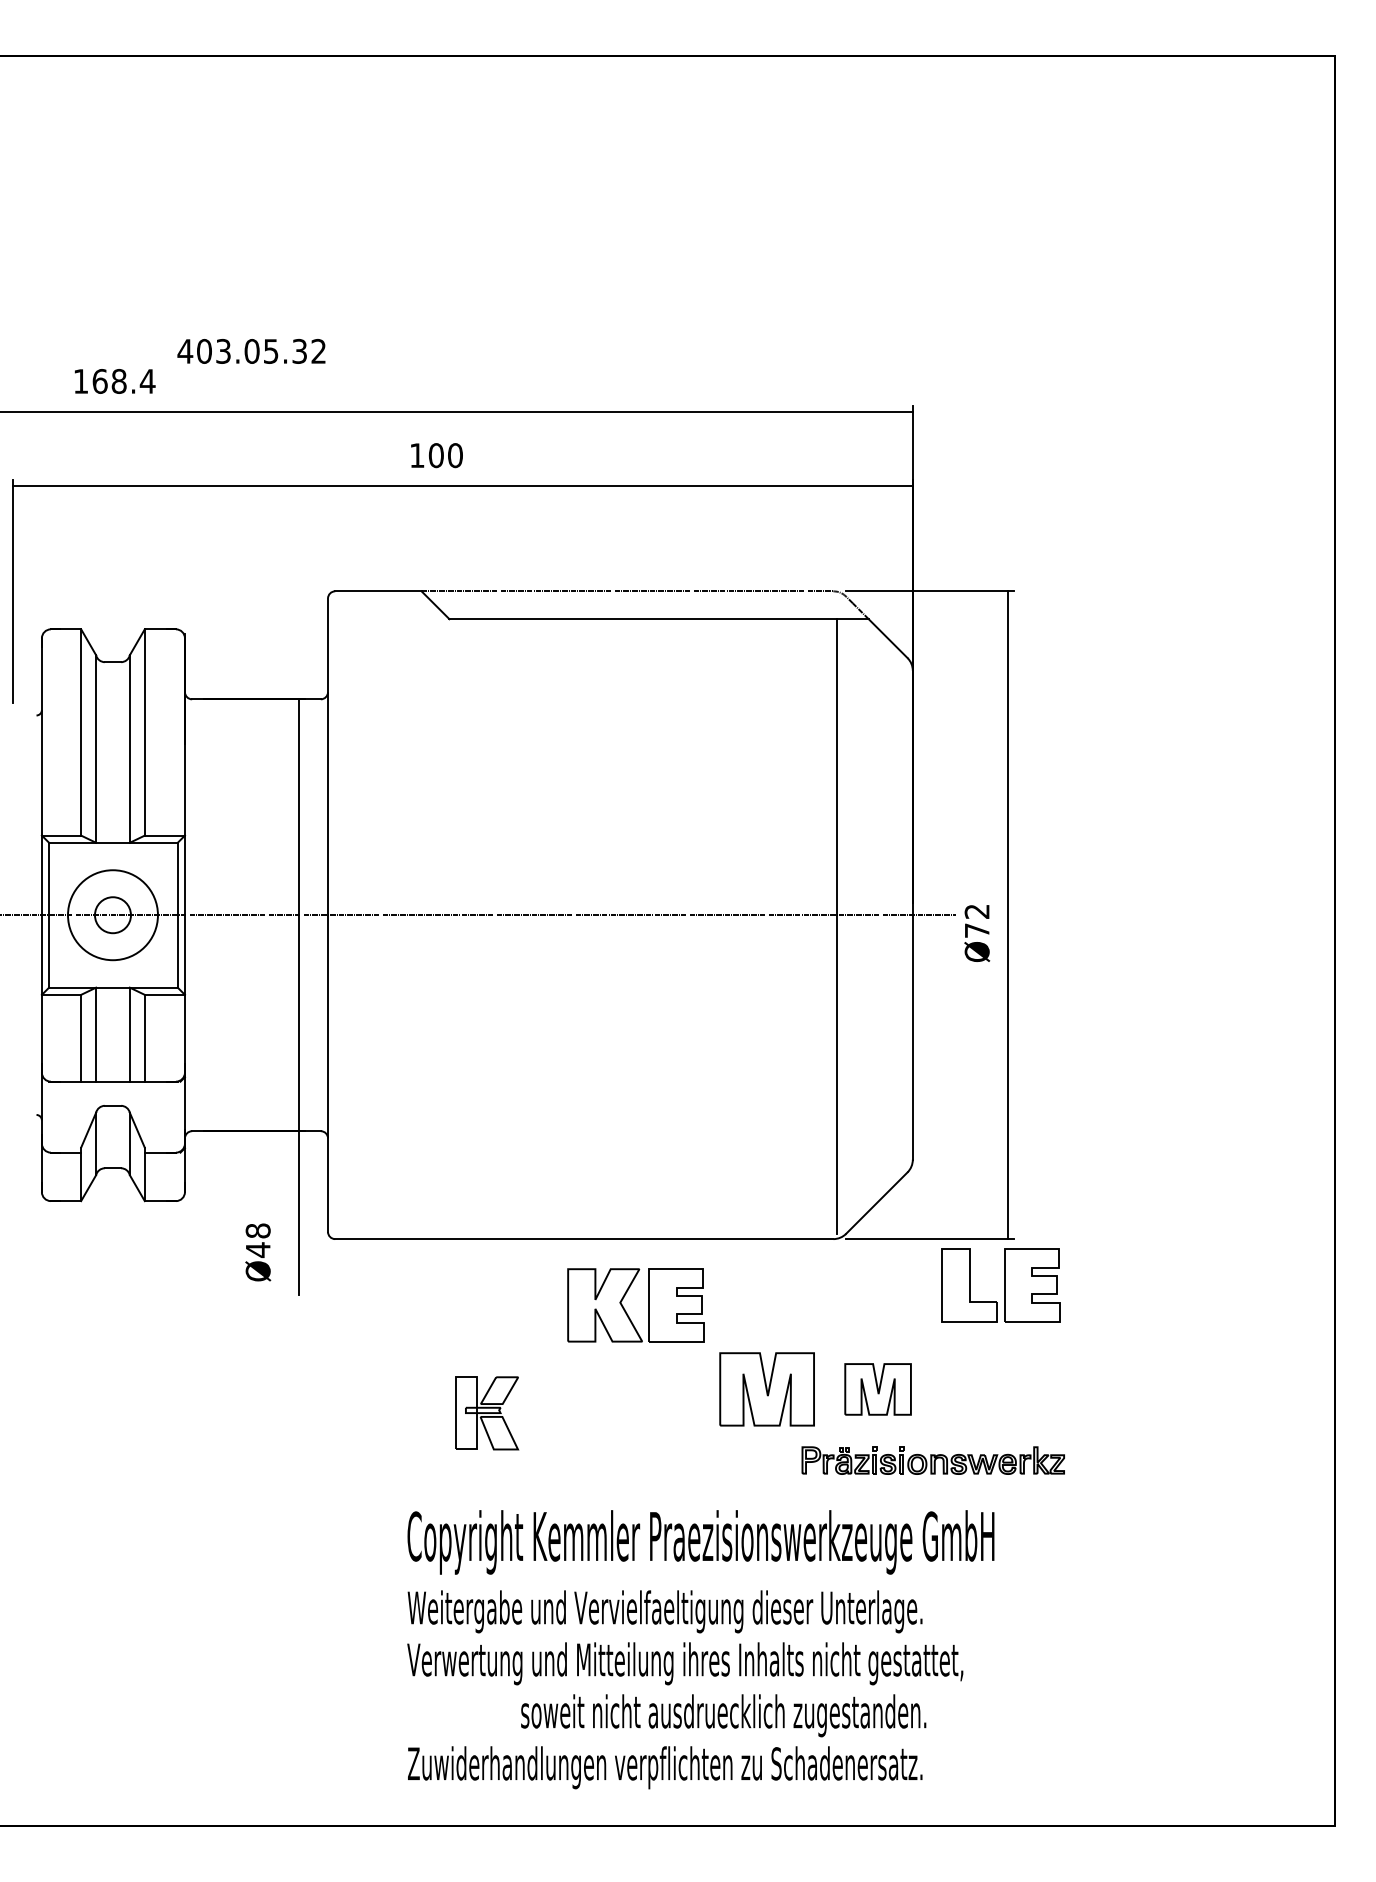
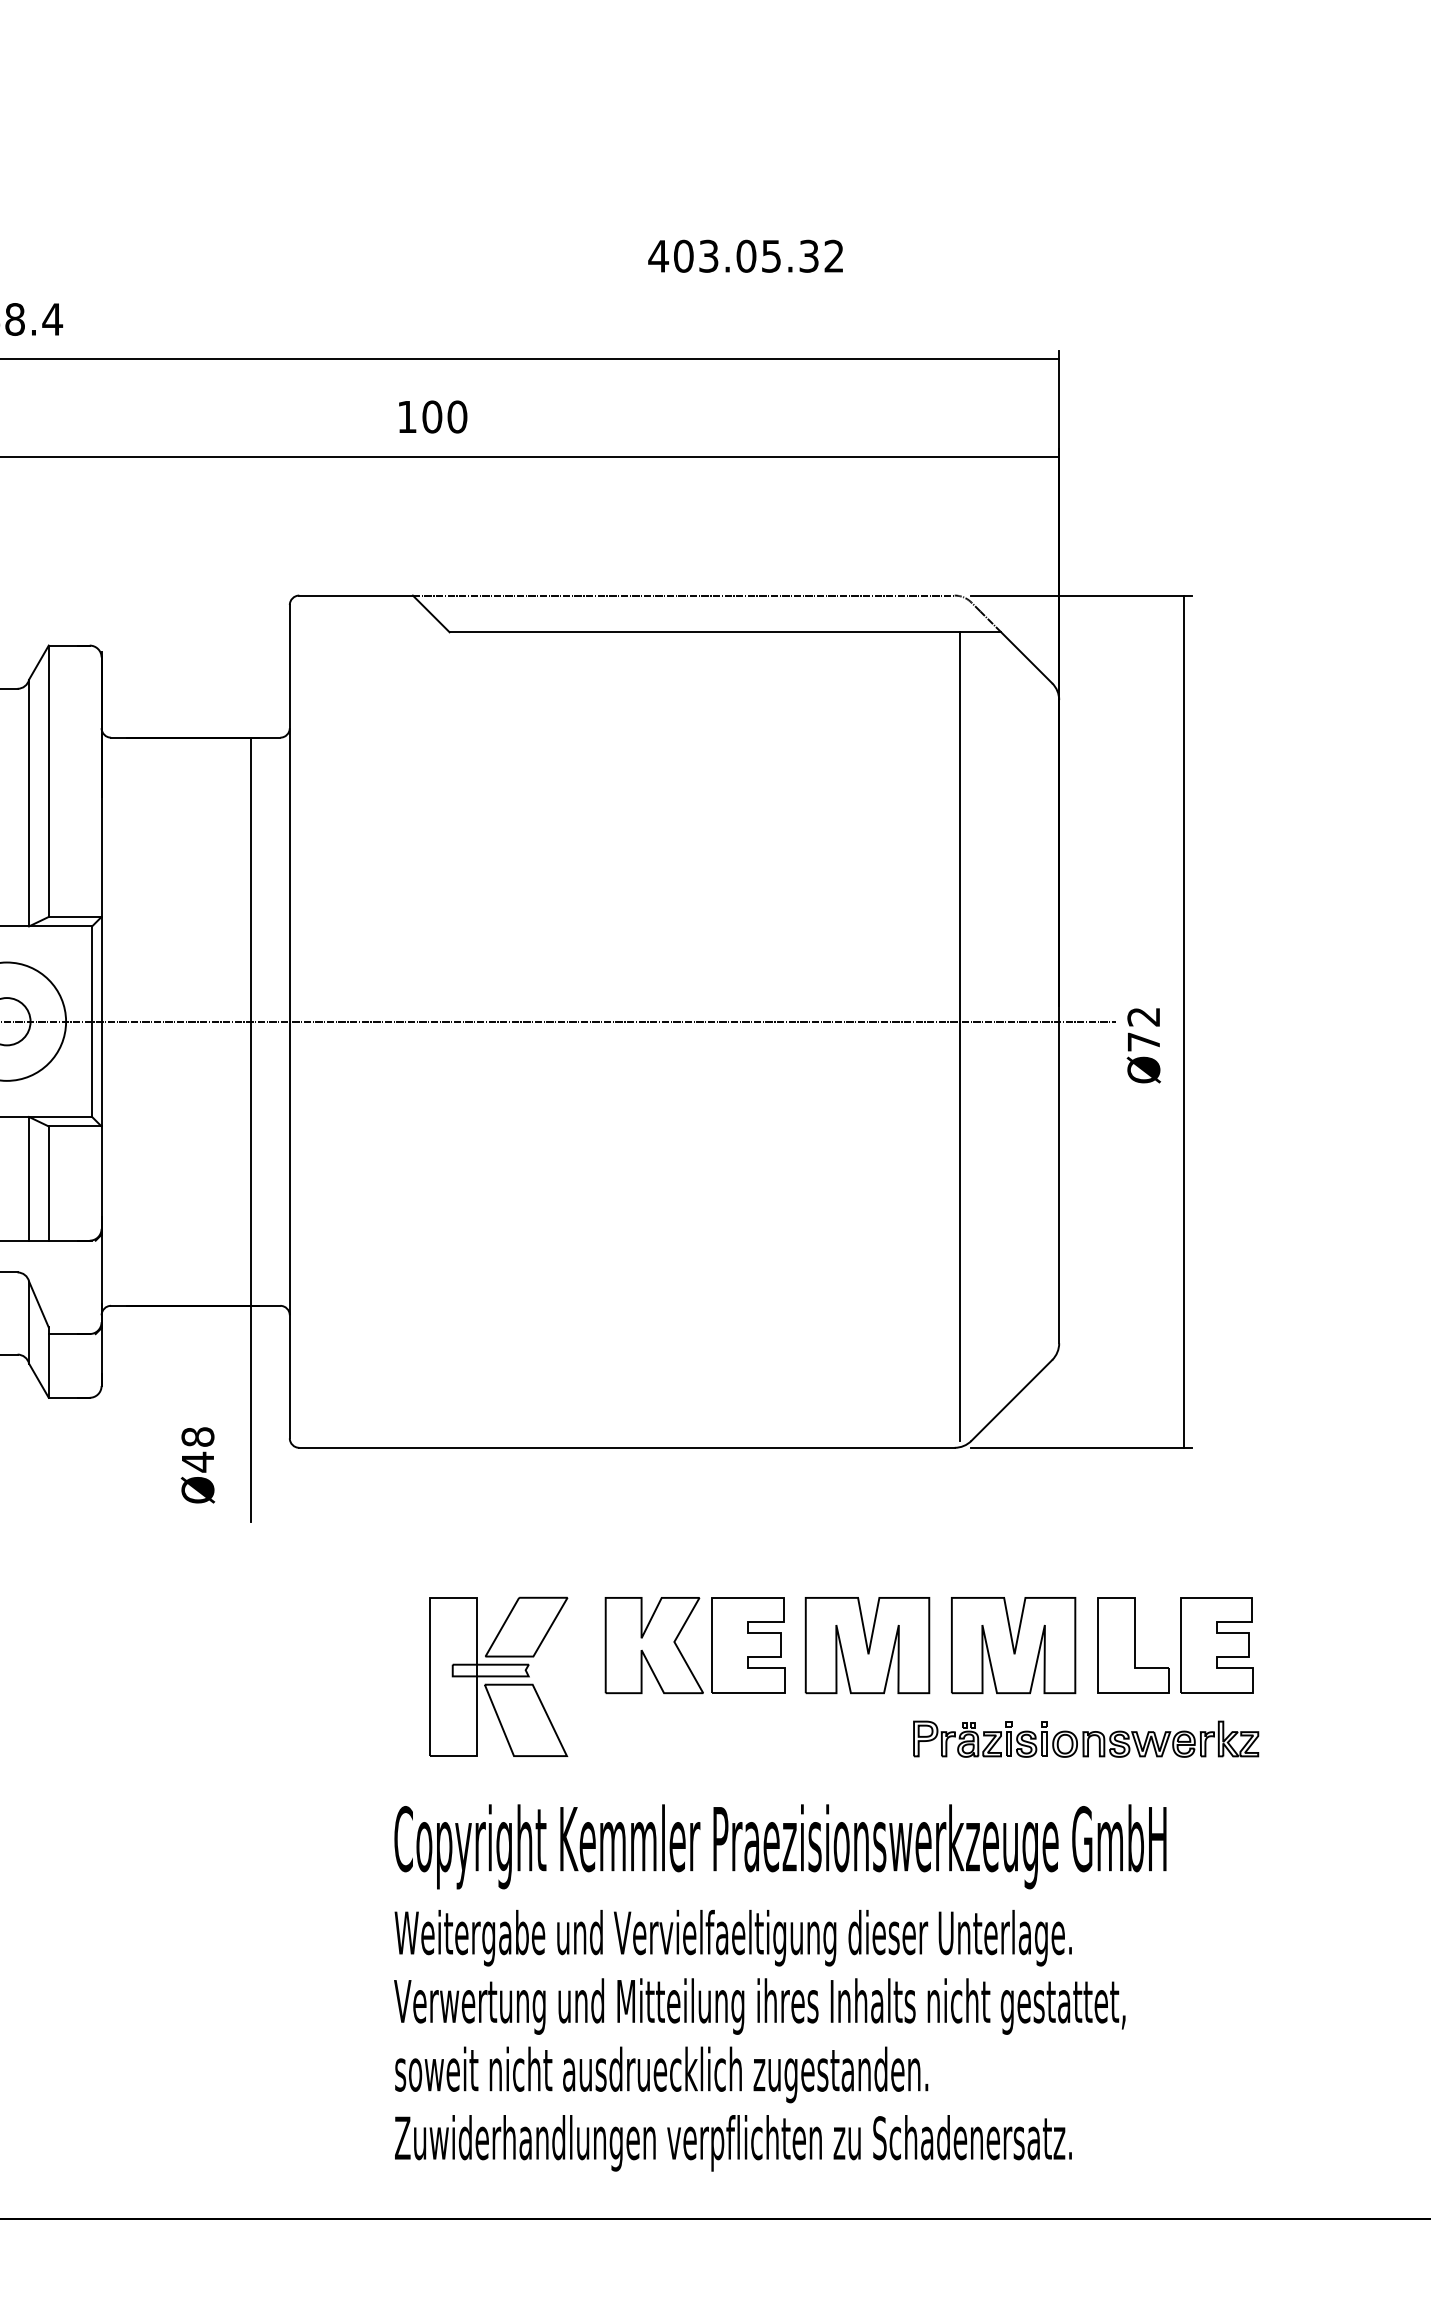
text: (251, 351) -> (745, 256), moved
part: (1000, 1285) -> (1174, 1645), moved
part: (625, 1309) -> (681, 1650), moved
part: (877, 1389) -> (1012, 1645), size x1.43
part: (486, 1413) -> (498, 1677), size x1.67
text: (723, 1715) -> (661, 2074), moved

